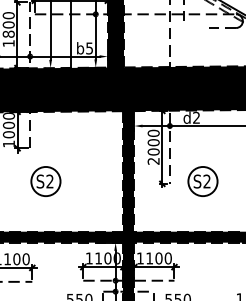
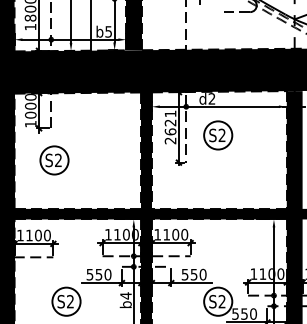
text: (153, 142) -> (170, 122), 2000 -> 2621
part: (45, 181) -> (54, 160), moved
part: (203, 181) -> (218, 135), moved

